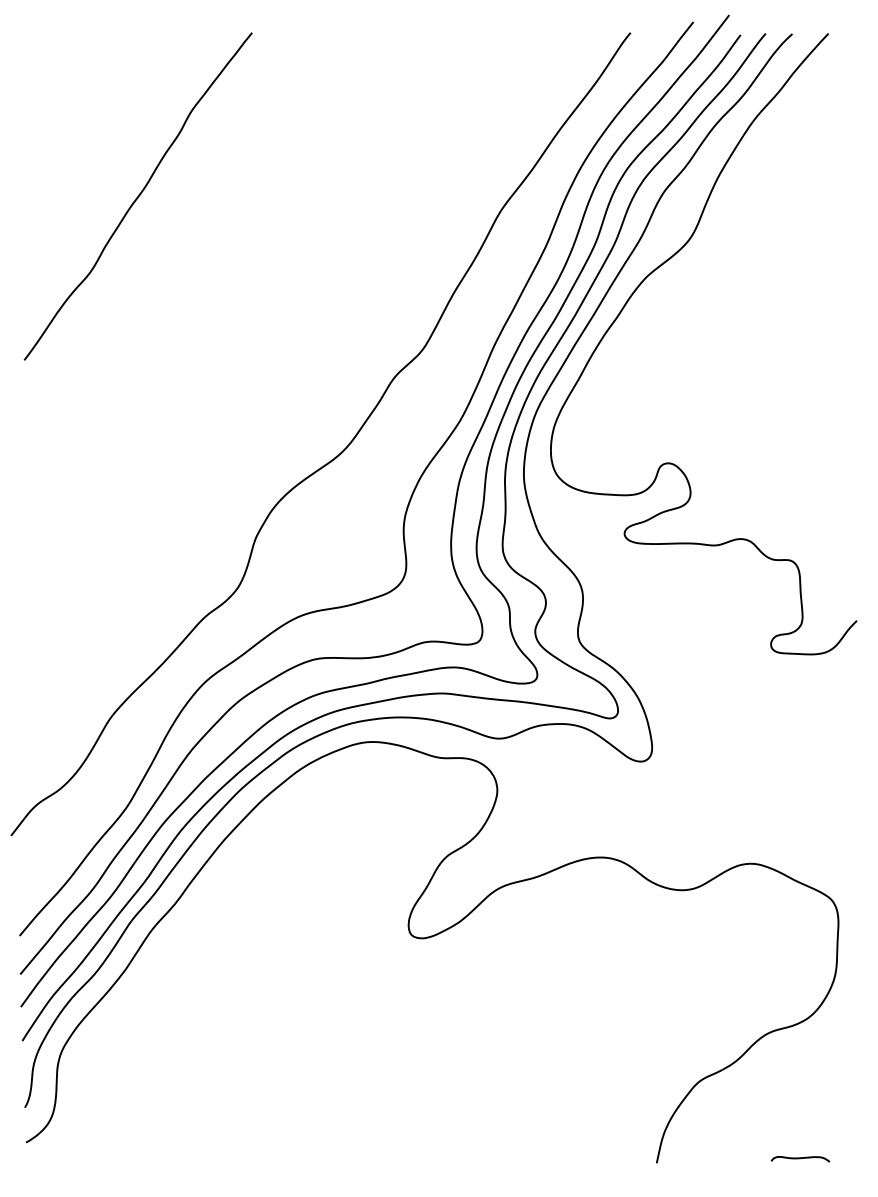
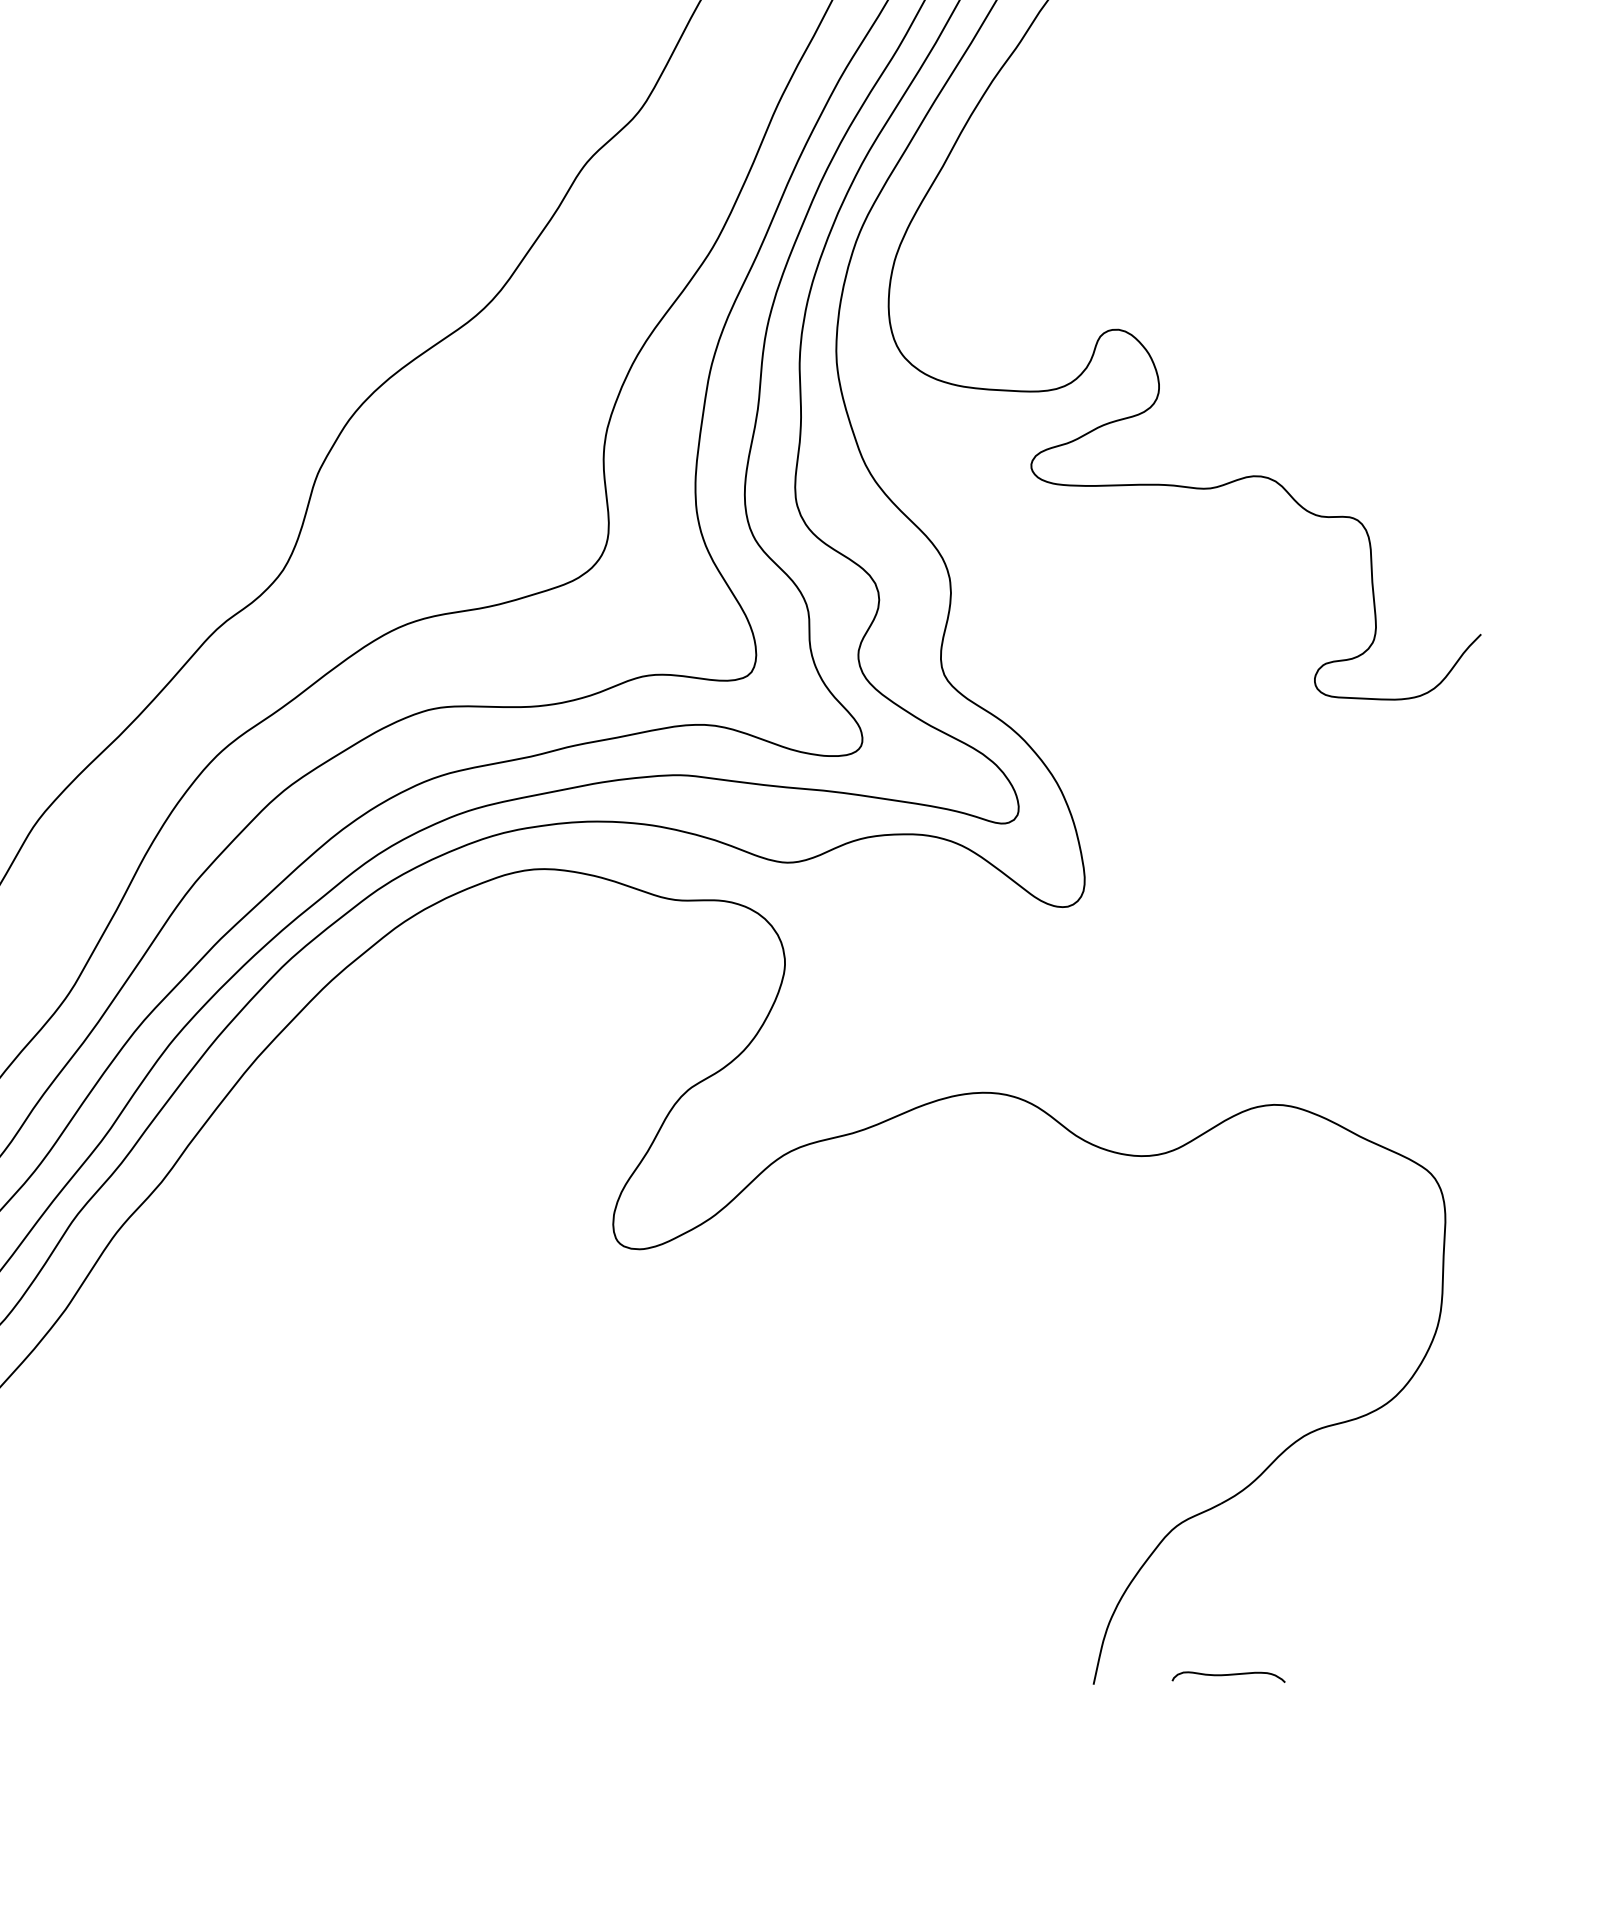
curve: (800, 1159) -> (1228, 1677), moved

